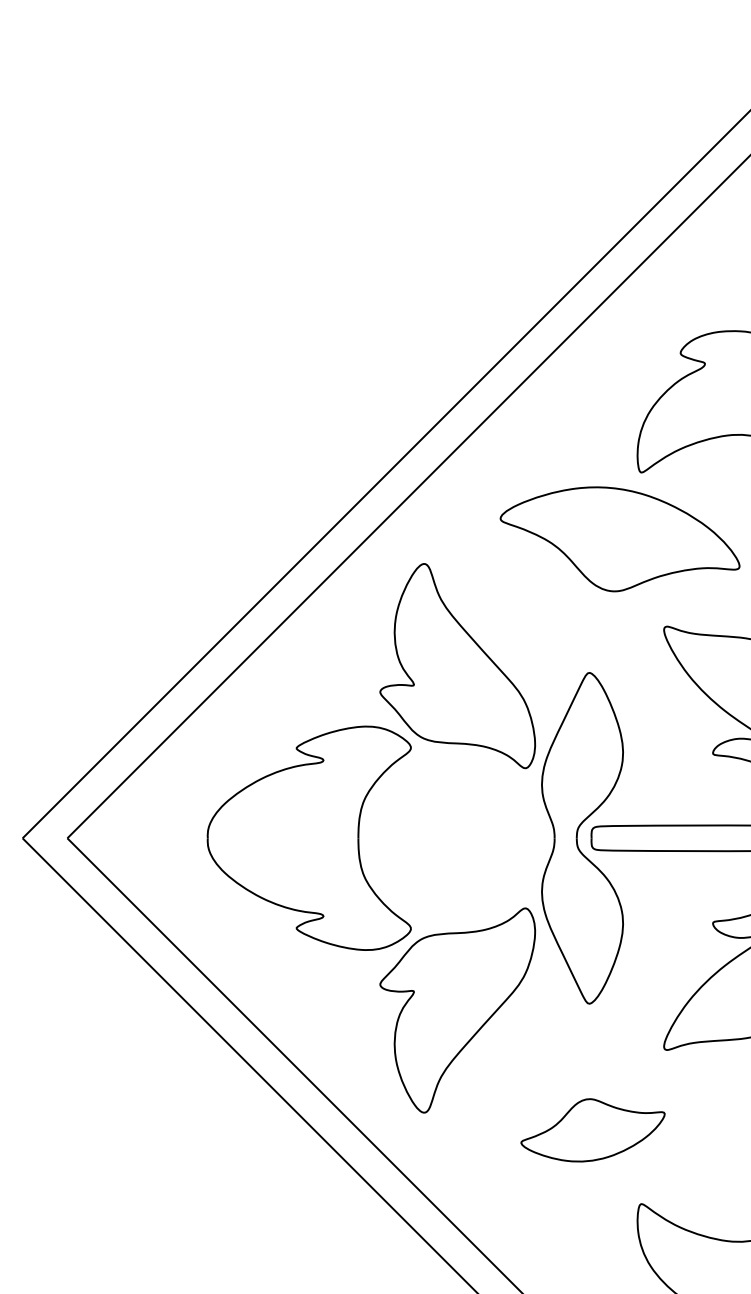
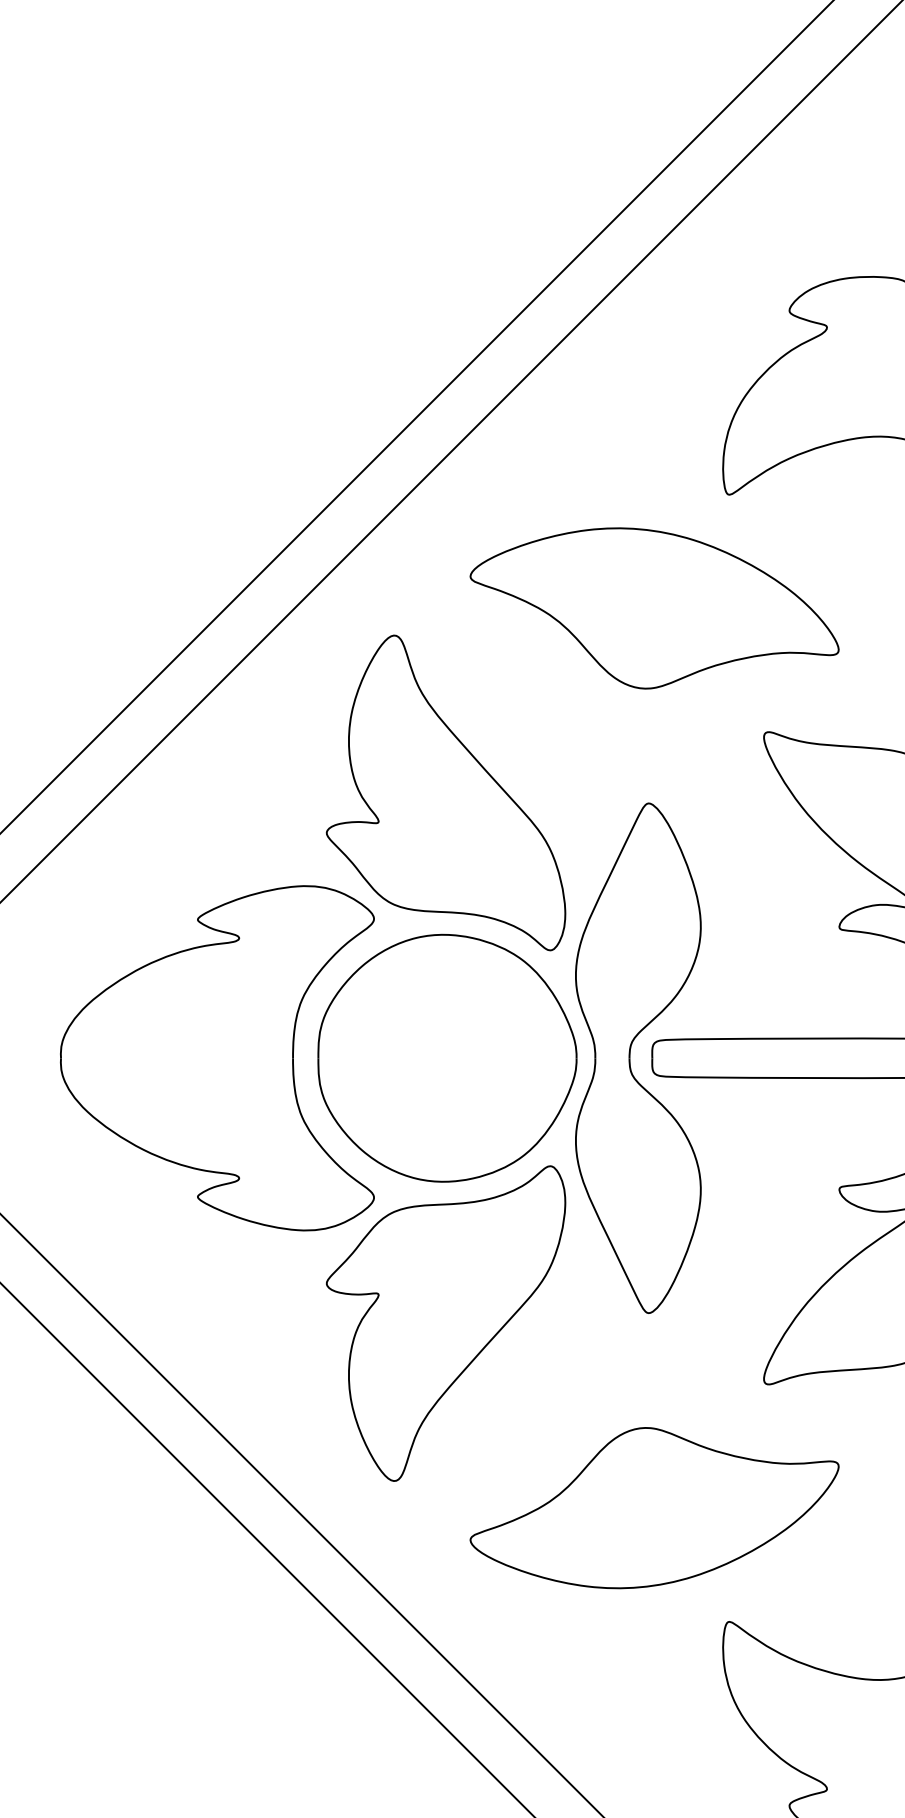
part: (619, 539) -> (653, 608), moved
part: (458, 838) -> (447, 1058), added
part: (592, 1130) -> (653, 1508), size x1.67

